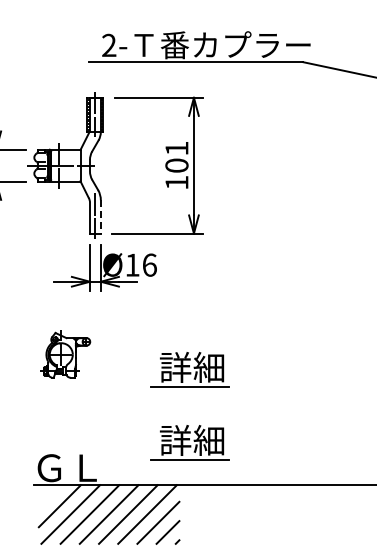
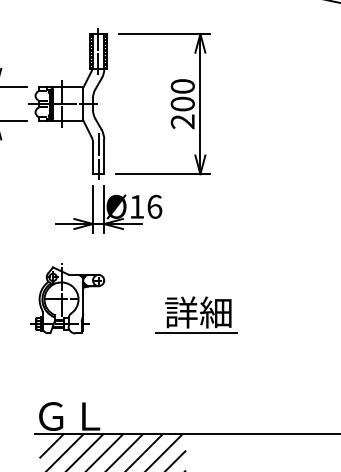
text: (176, 165) -> (182, 103), 101 -> 200
line: (100, 216) -> (103, 156), dashed -> solid
part: (65, 354) -> (67, 299), size x1.43
part: (189, 442) -> (195, 390), removed
line: (49, 496) -> (51, 445), added

